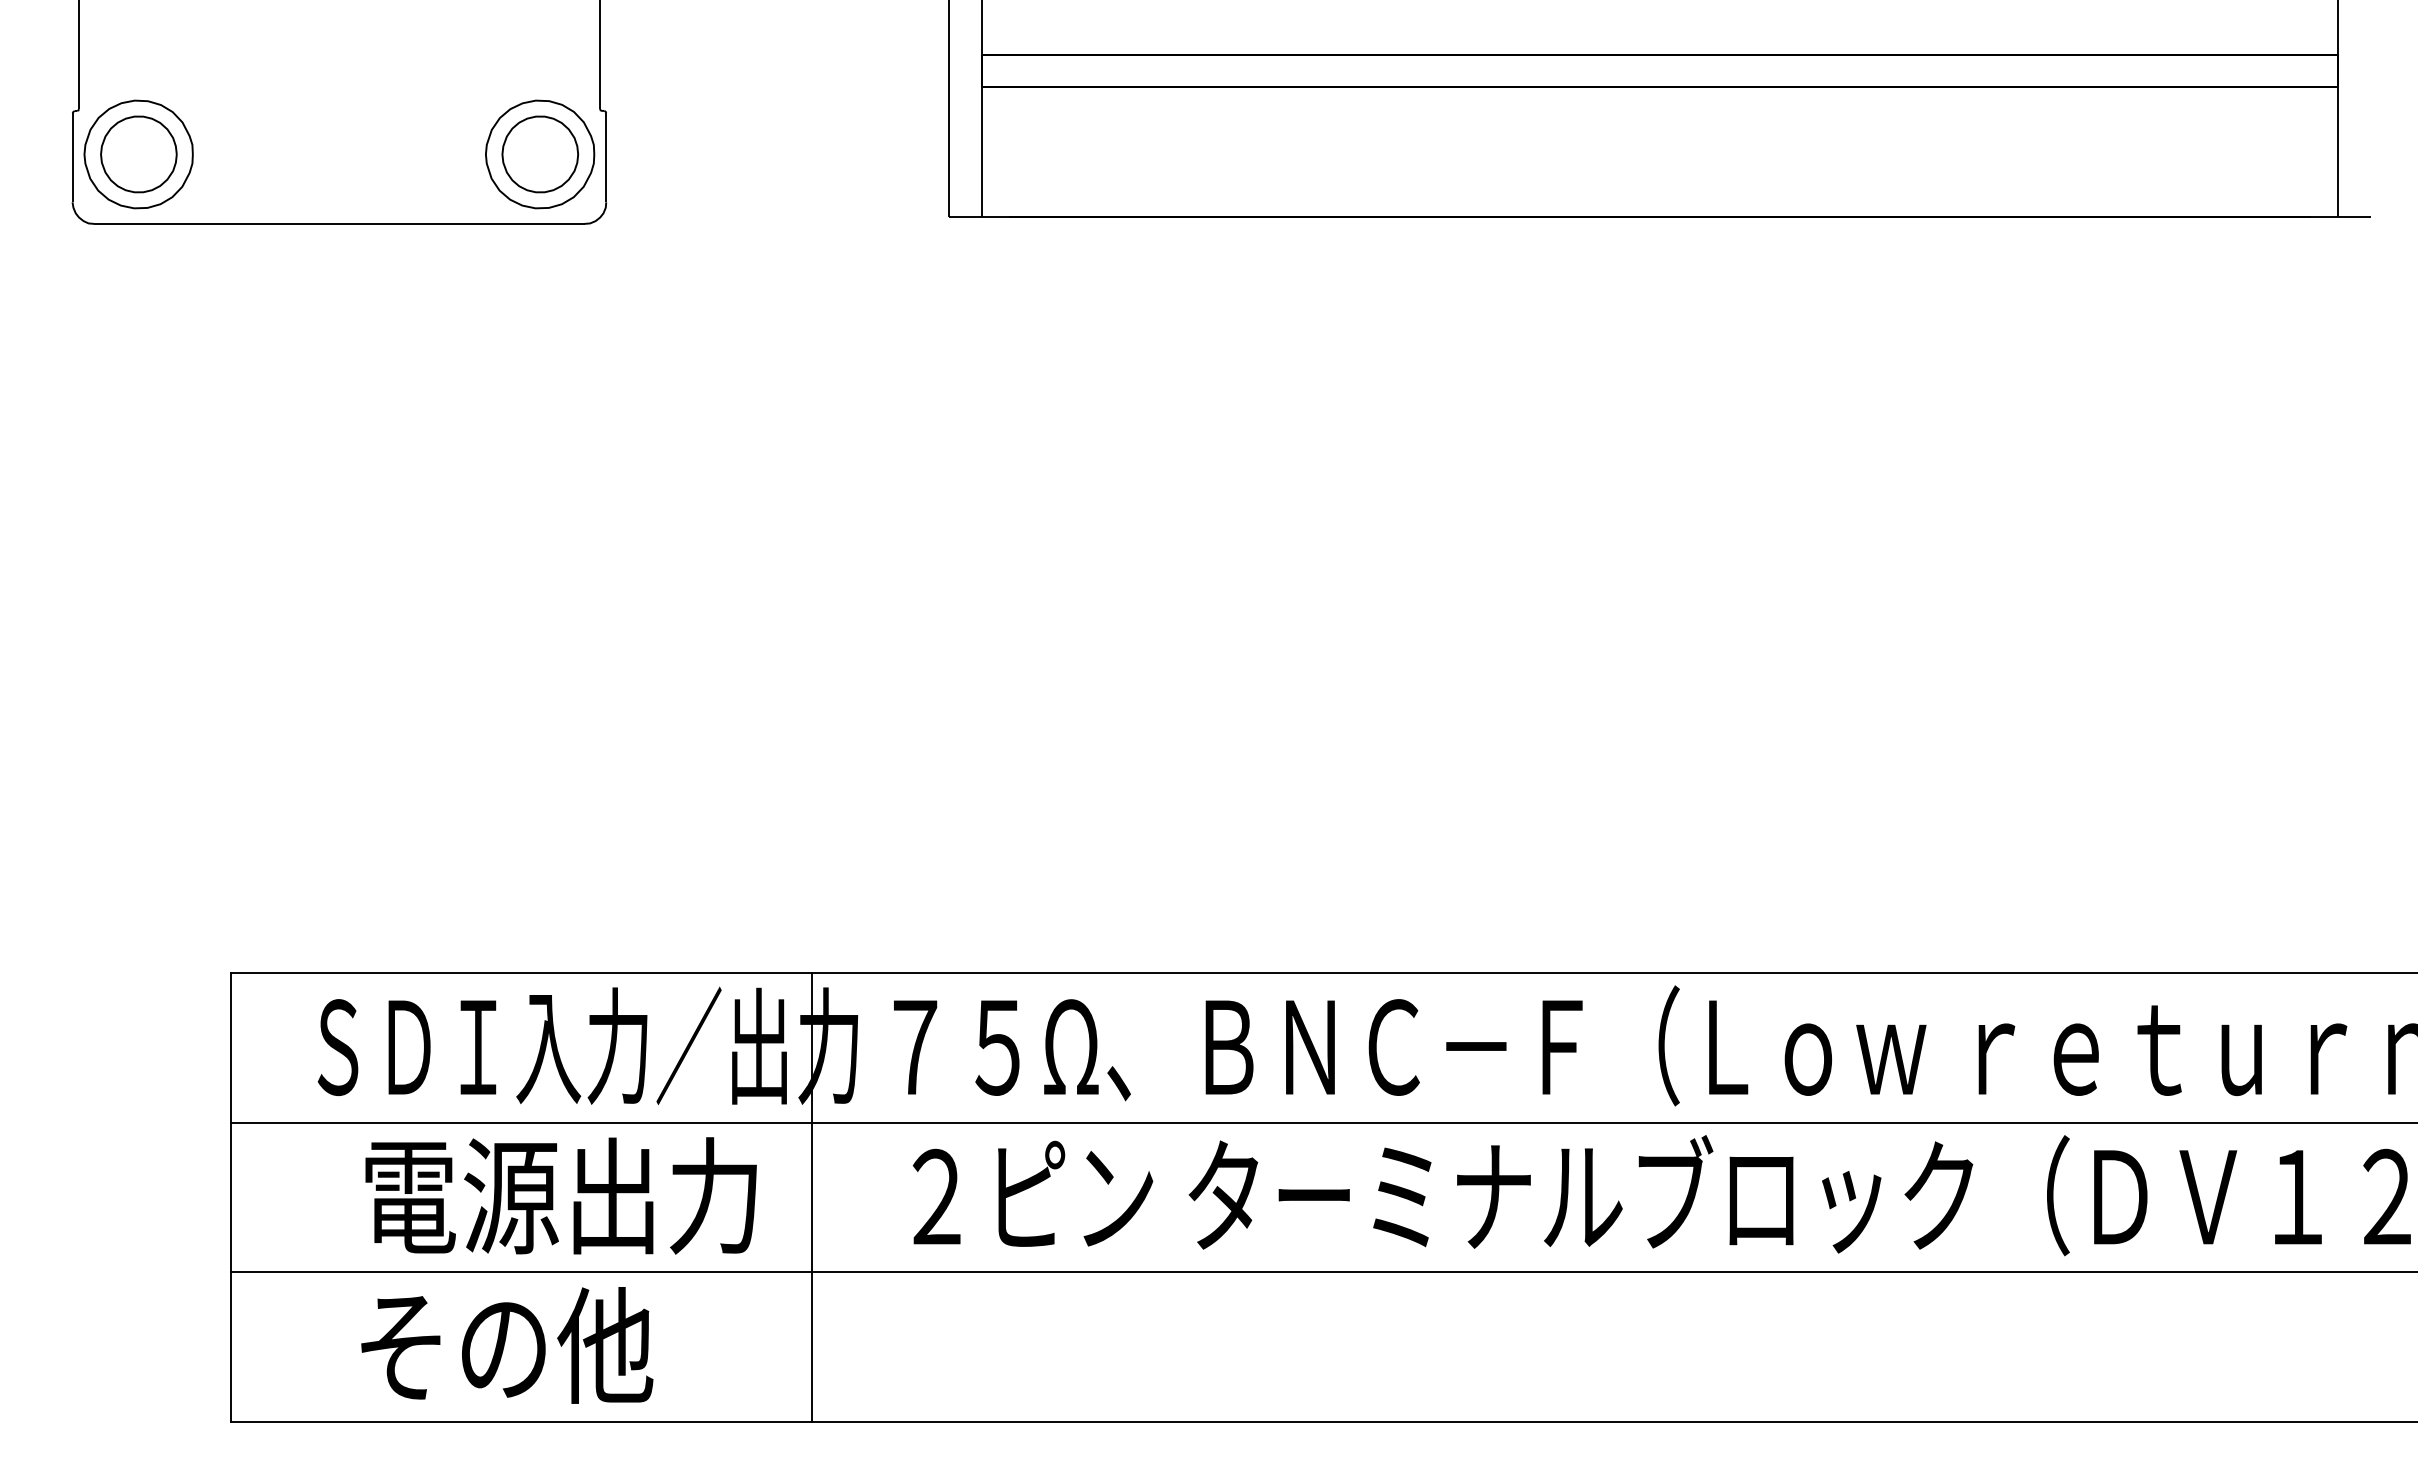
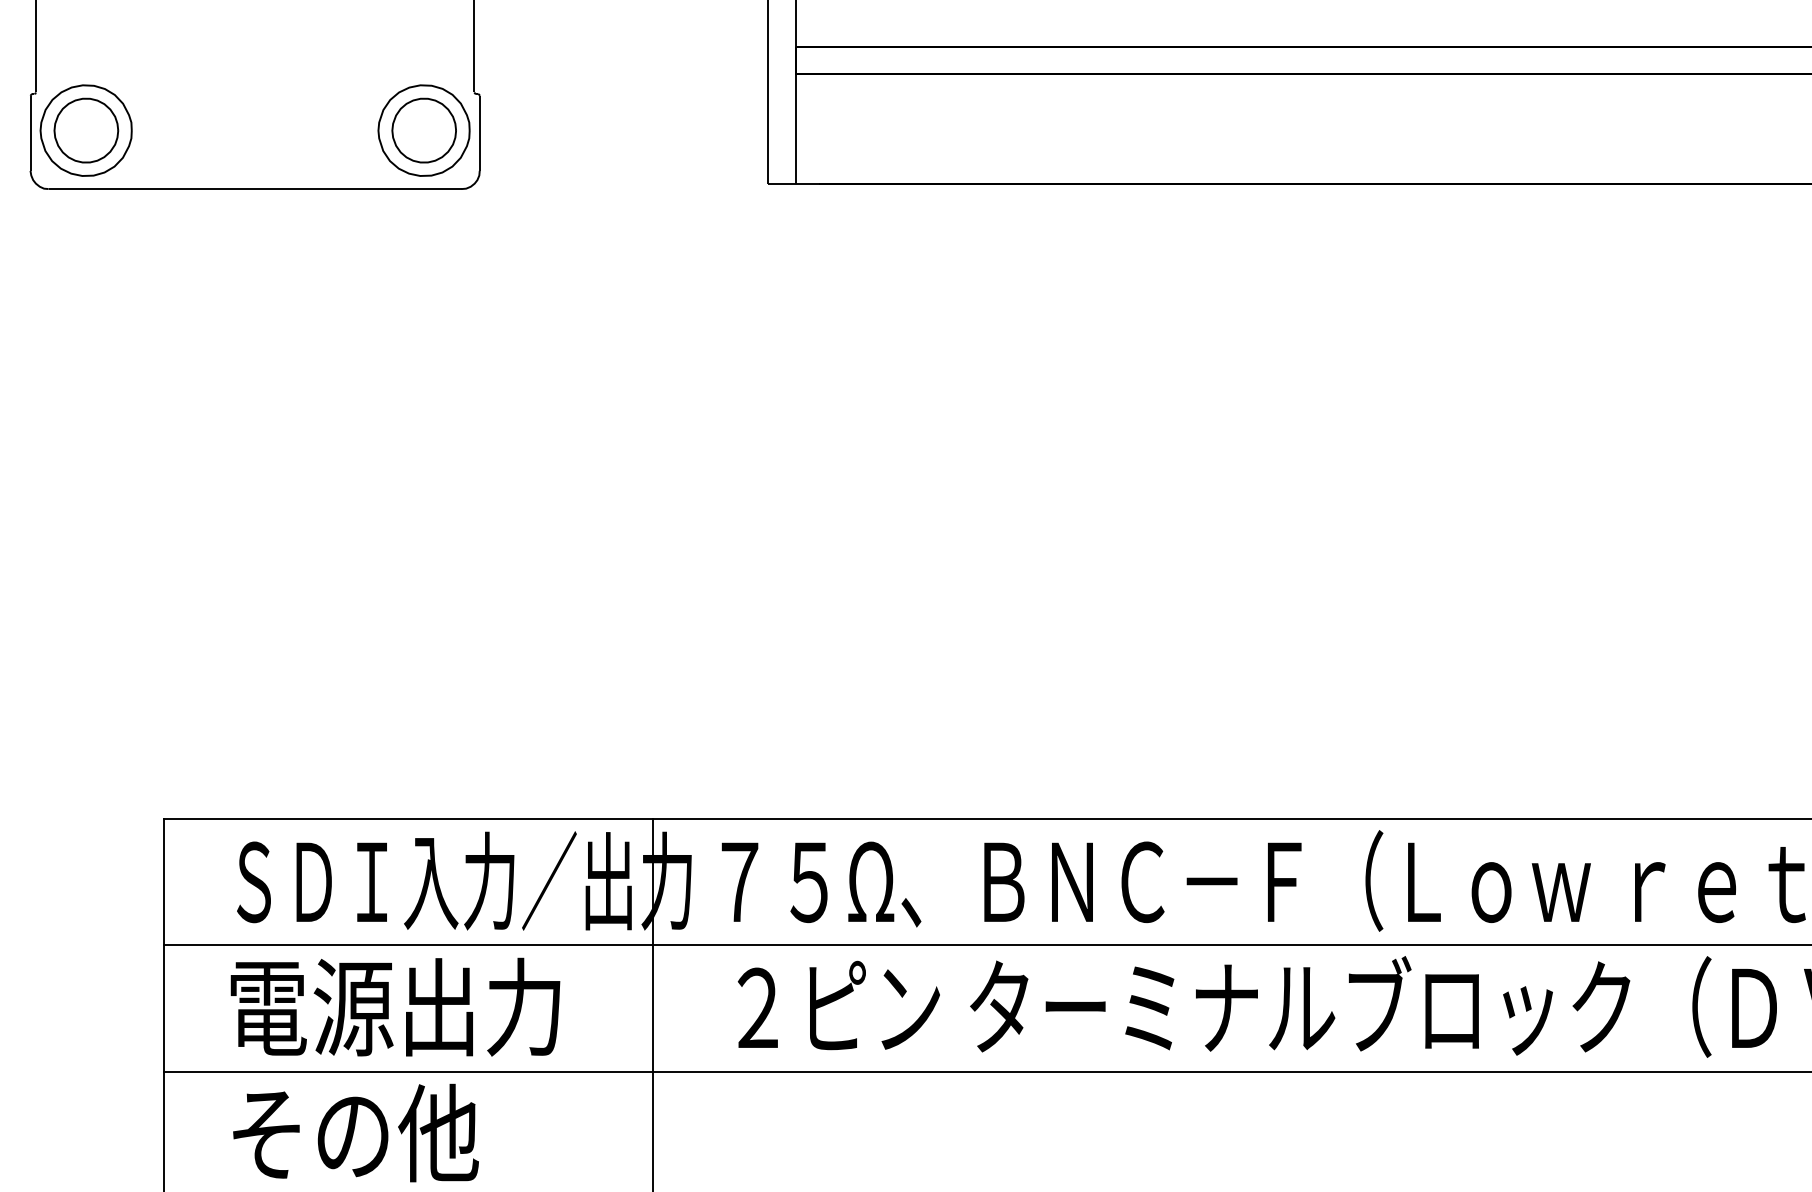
text: (560, 1195) -> (394, 1006), moved
text: (507, 1345) -> (356, 1133), moved

